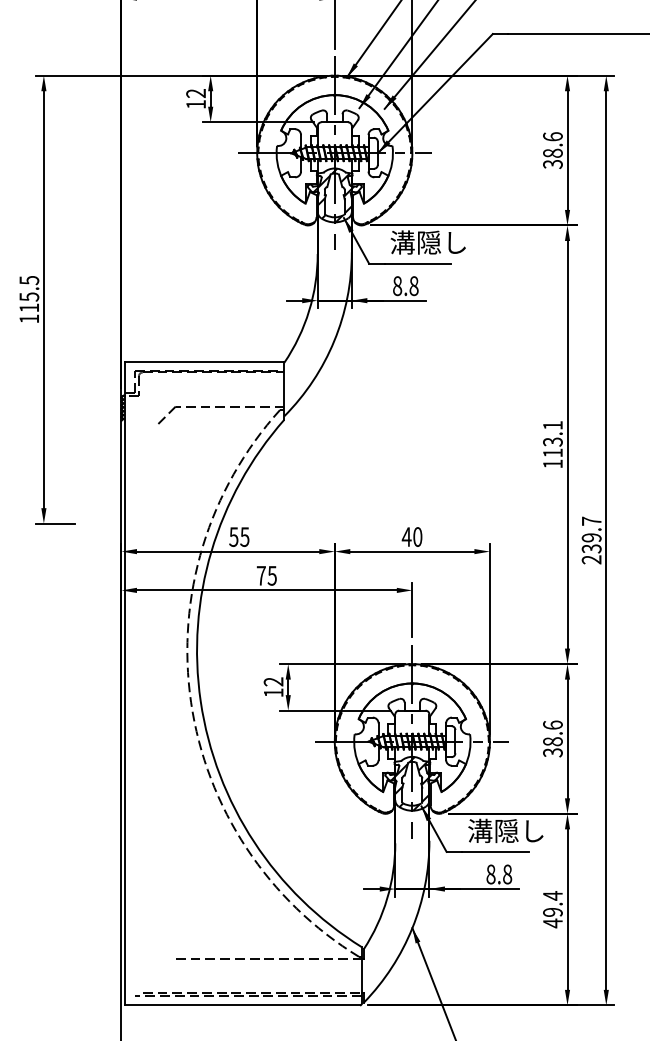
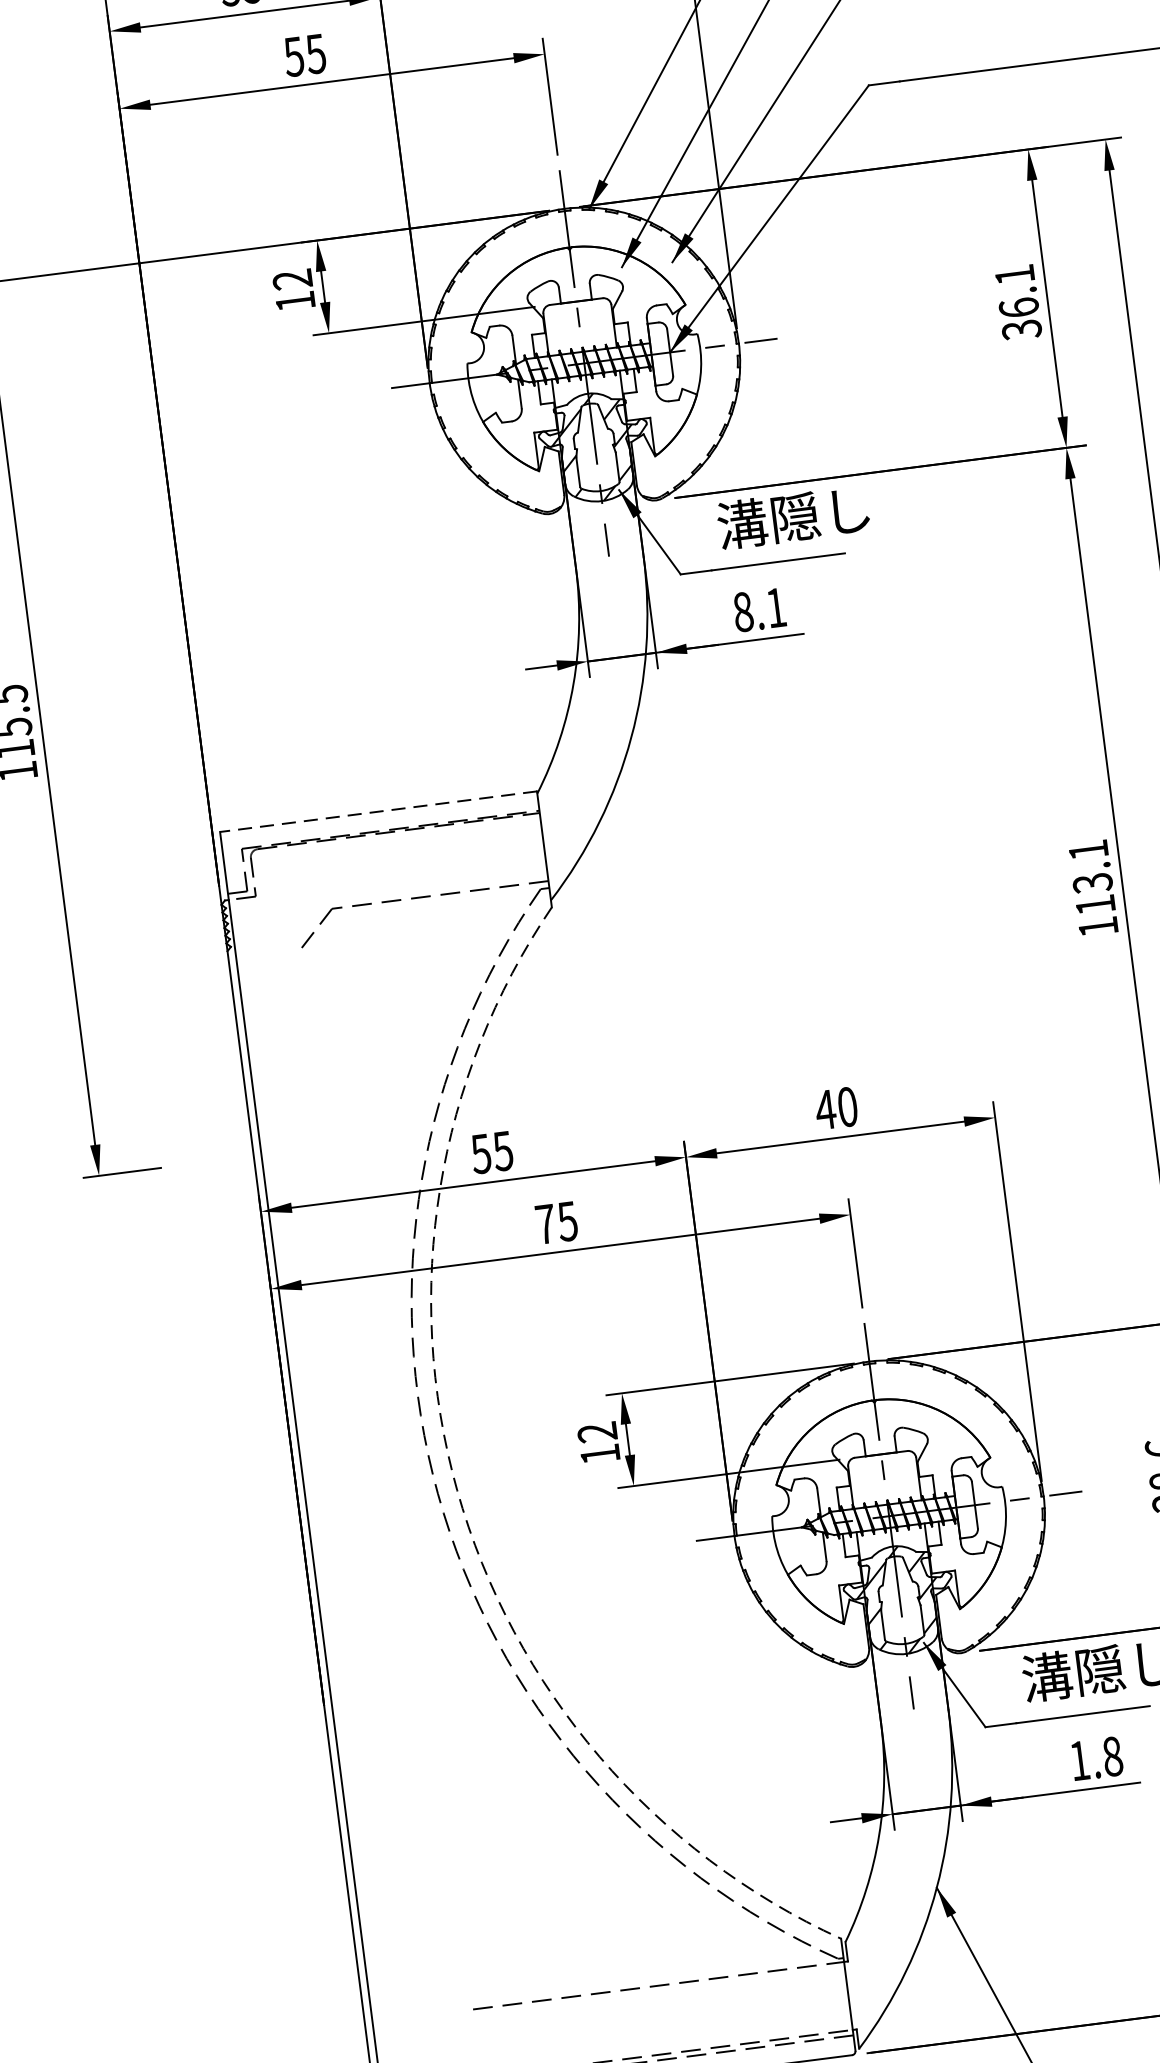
text: (552, 144) -> (1015, 290), 38.6 -> 36.1
text: (413, 286) -> (775, 608), 8.8 -> 8.1
line: (204, 361) -> (377, 811), solid -> dashed
arc: (200, 701) -> (456, 1490), solid -> dashed
text: (490, 874) -> (1078, 1760), 8.8 -> 1.8

